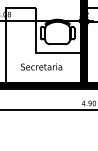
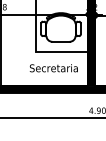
text: (41, 66) -> (53, 67), moved

